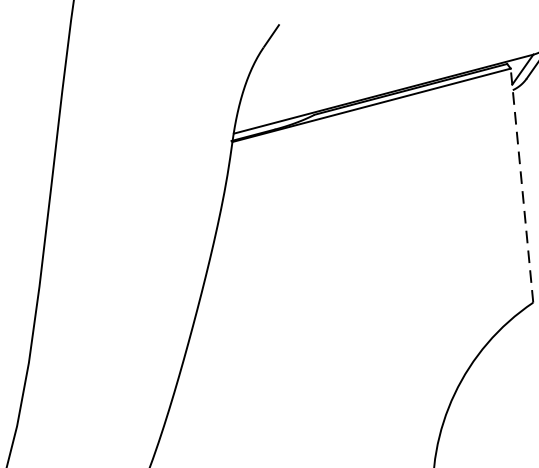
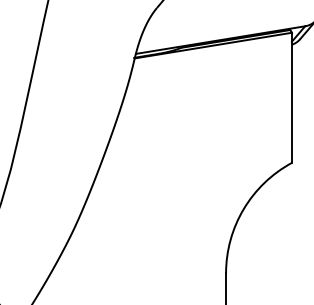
line: (521, 185) -> (291, 97), dashed -> solid

